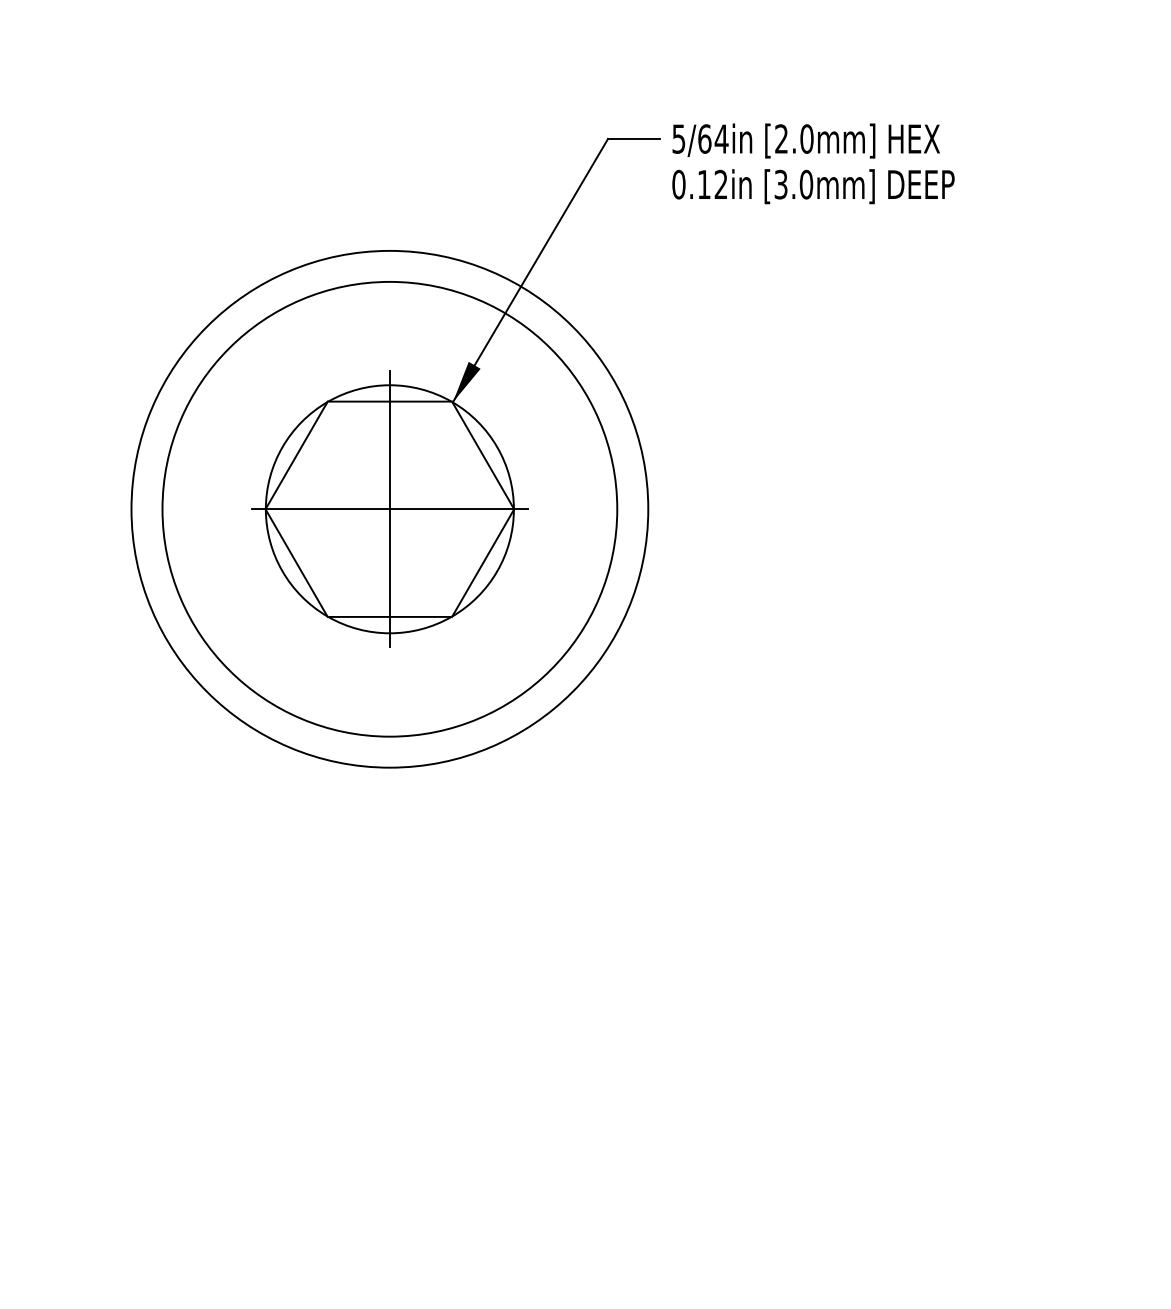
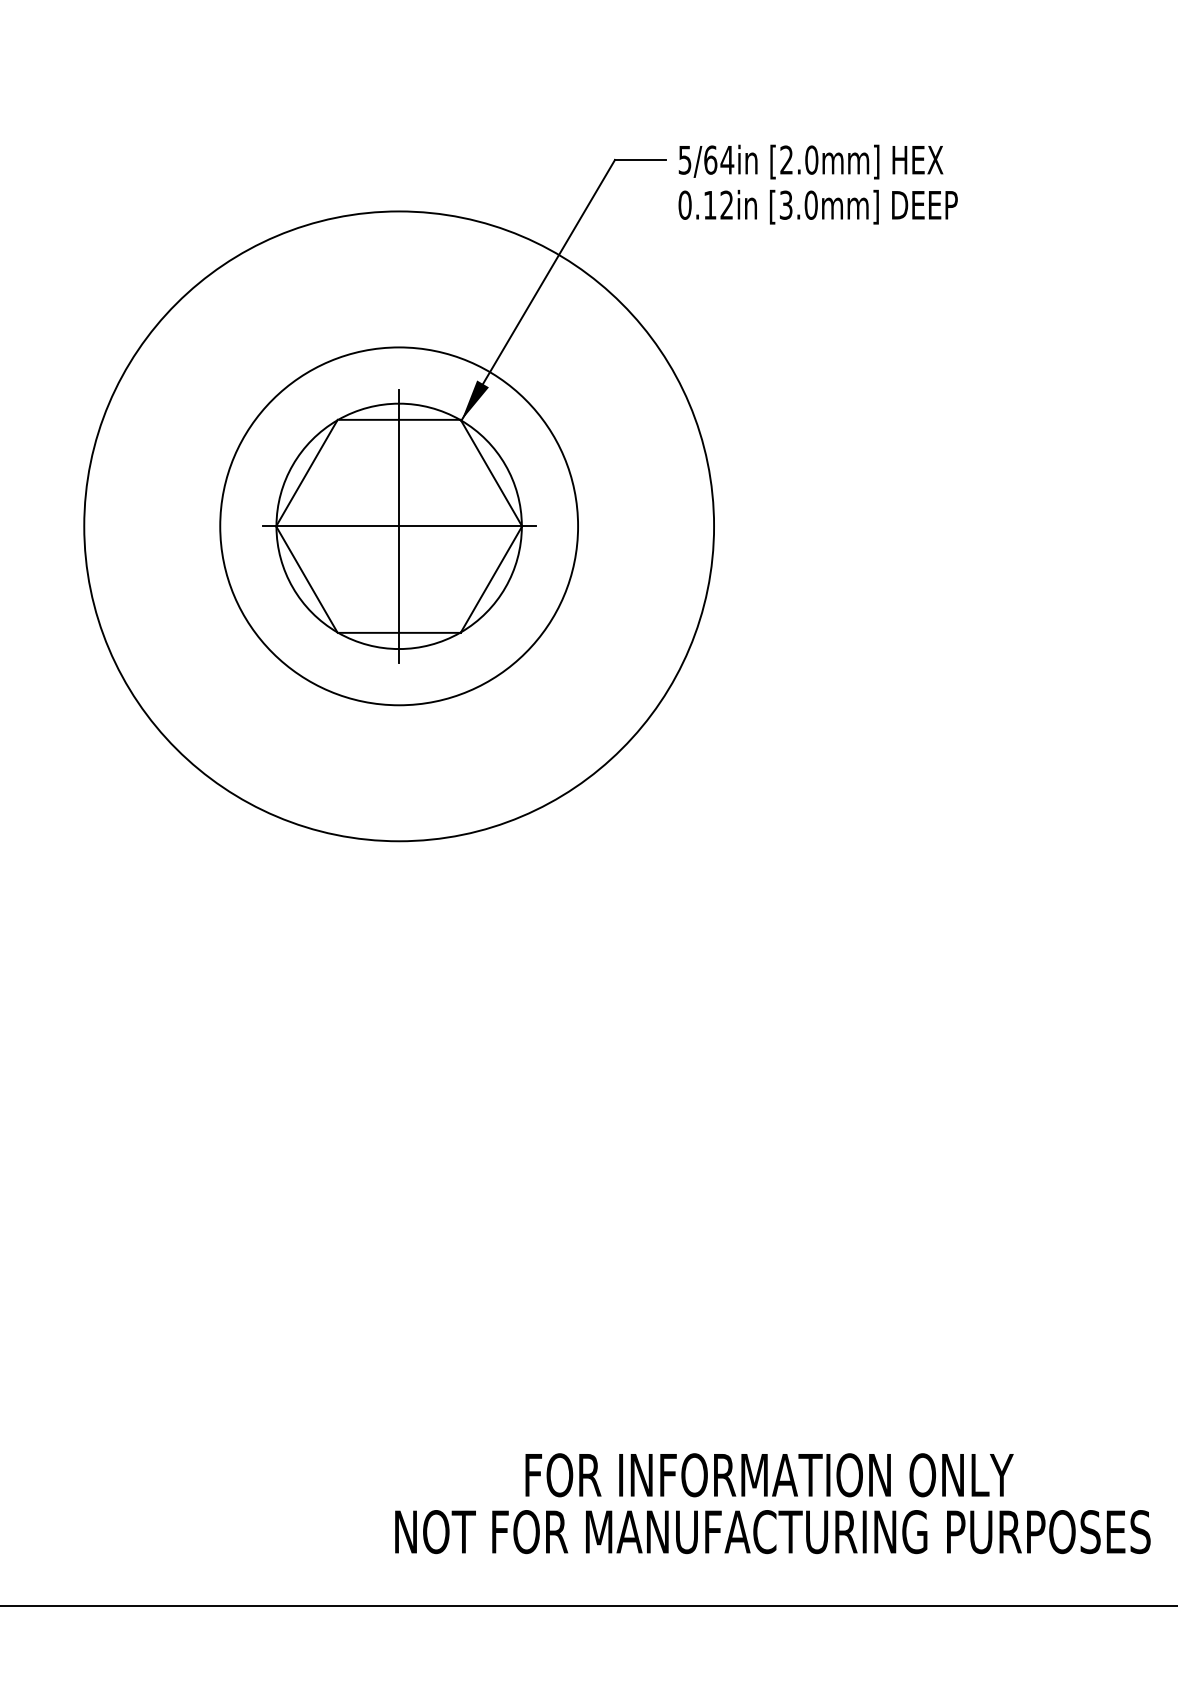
circle: (389, 508) -> (398, 525), size x0.7
circle: (390, 509) -> (399, 526), size x1.4

